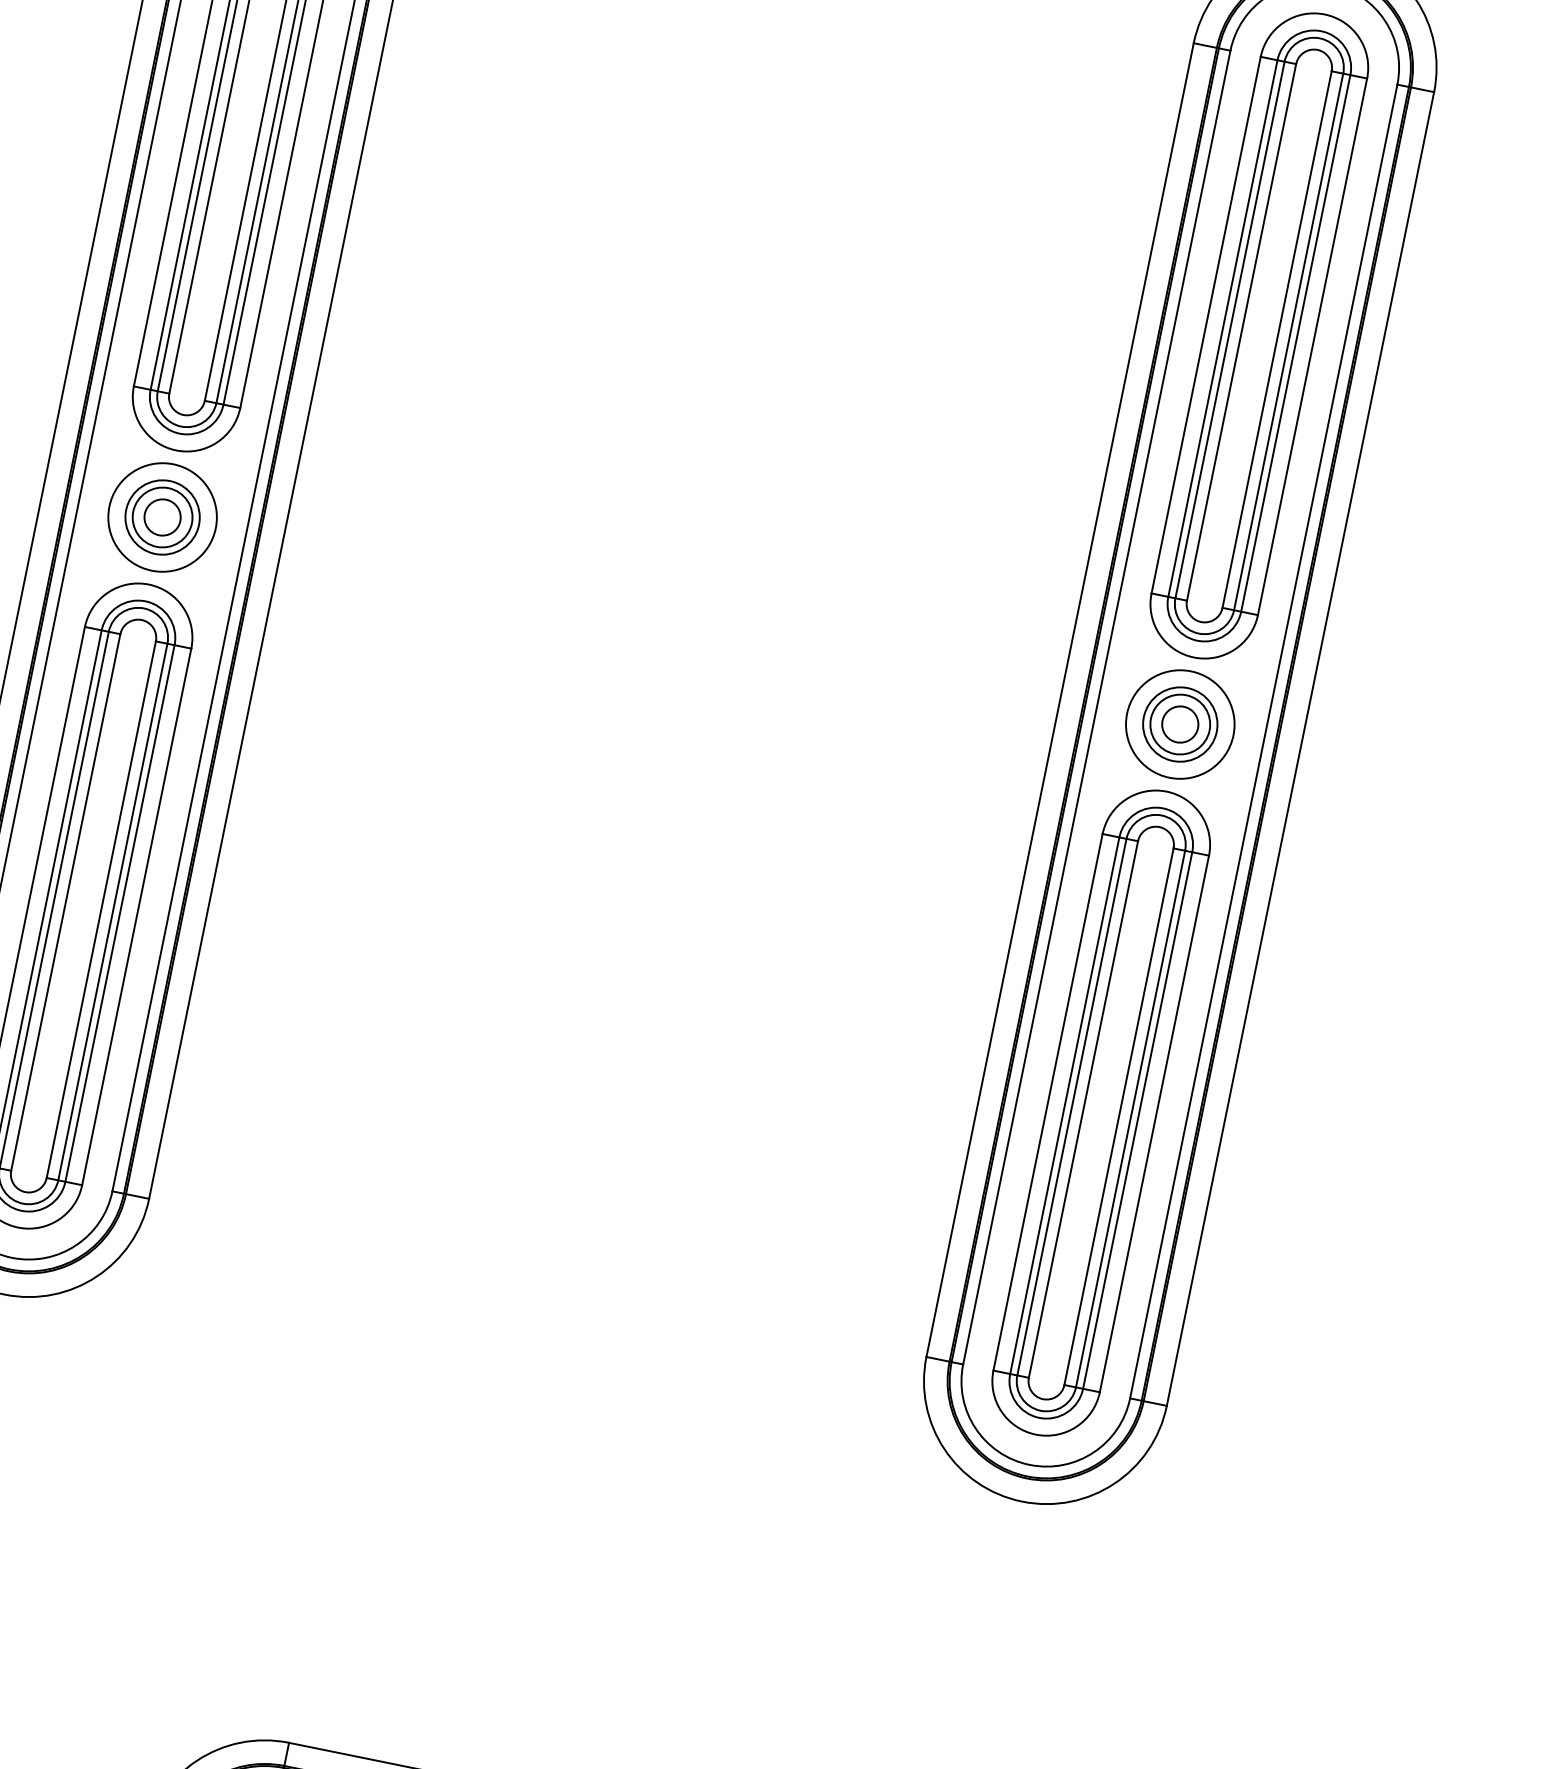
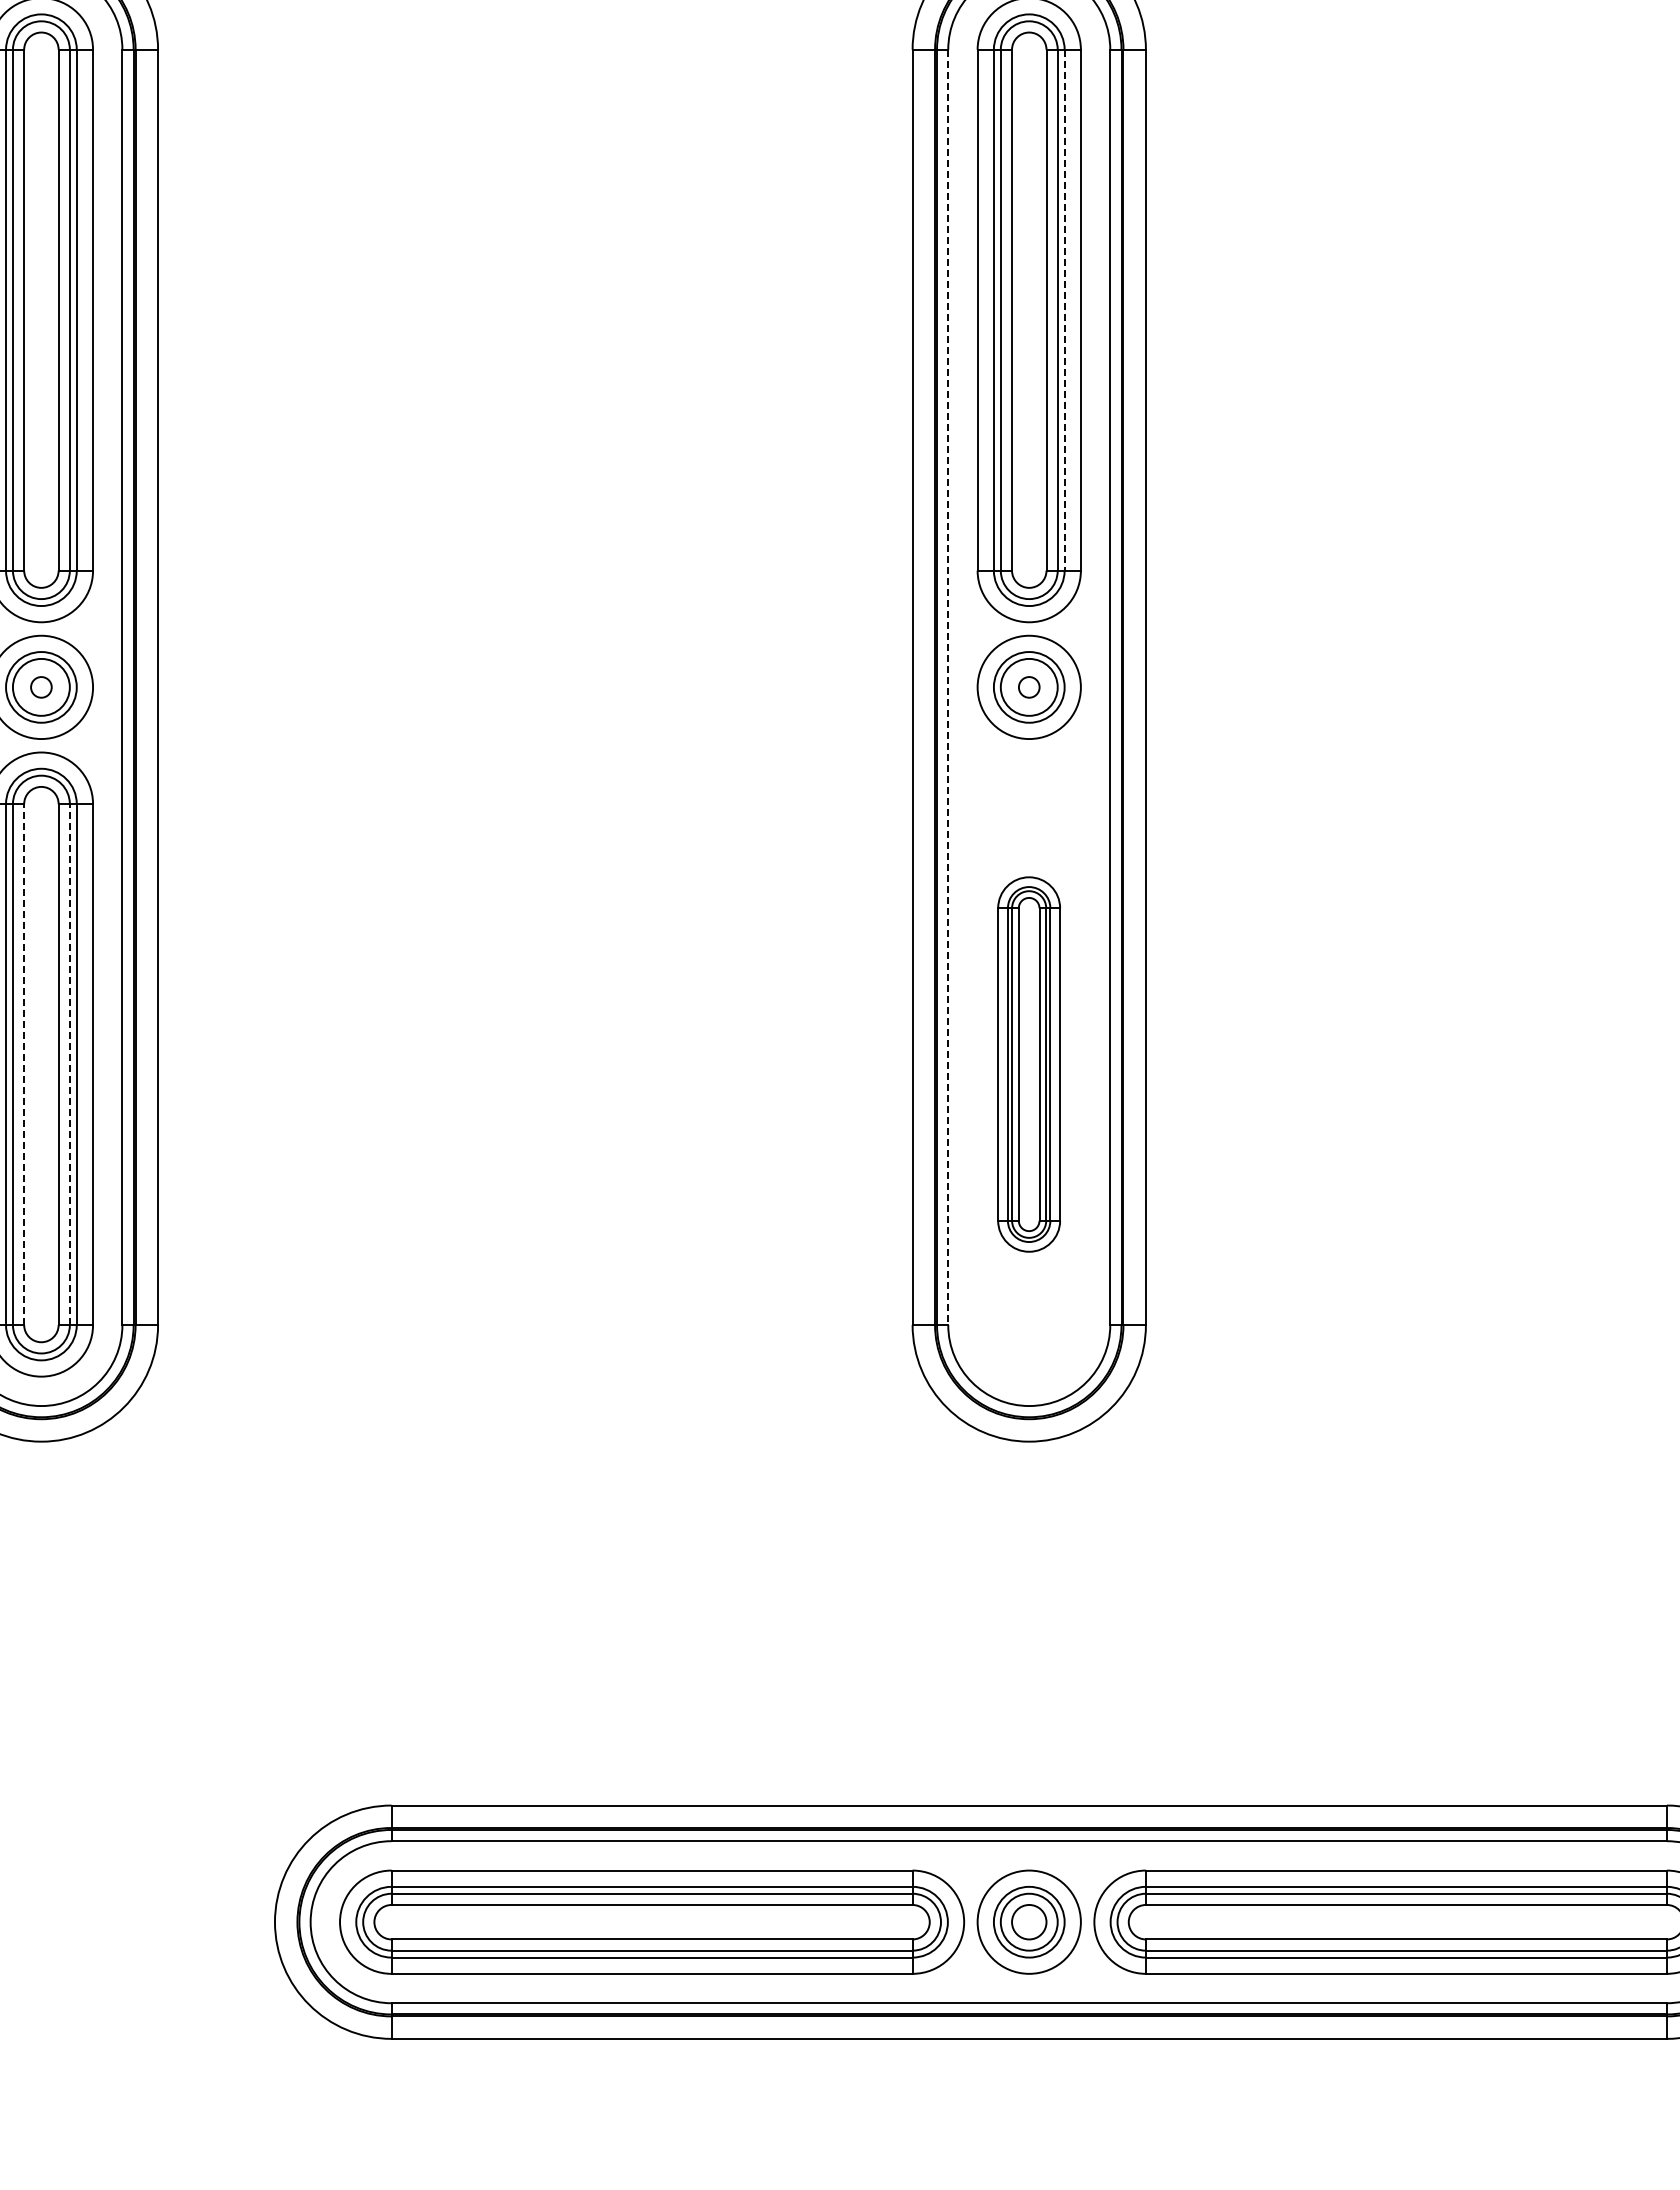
line: (1295, 343) -> (1064, 310), solid -> dashed
circle: (162, 517) -> (41, 687), size x0.6
line: (1097, 707) -> (948, 687), solid -> dashed
circle: (1180, 724) -> (1029, 687), size x0.6
line: (66, 902) -> (24, 1064), solid -> dashed
line: (112, 911) -> (69, 1064), solid -> dashed
part: (1100, 1112) -> (1028, 1064), size x0.6

